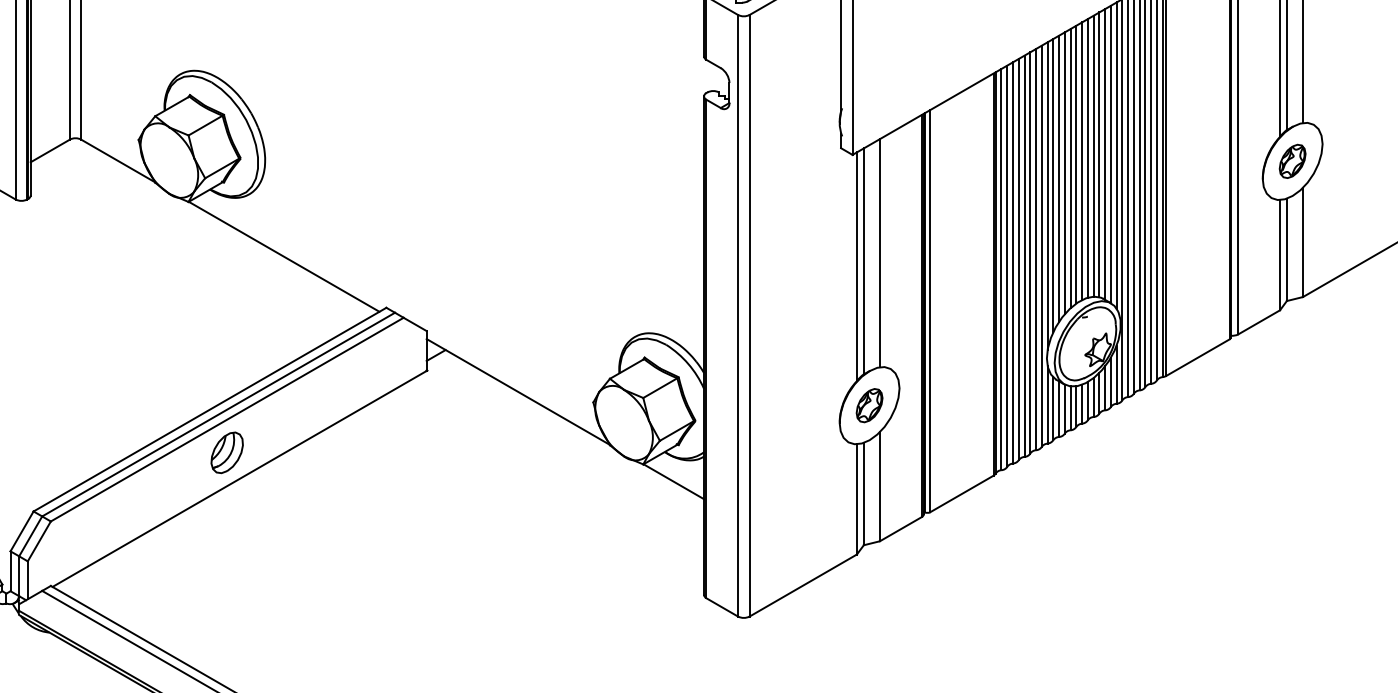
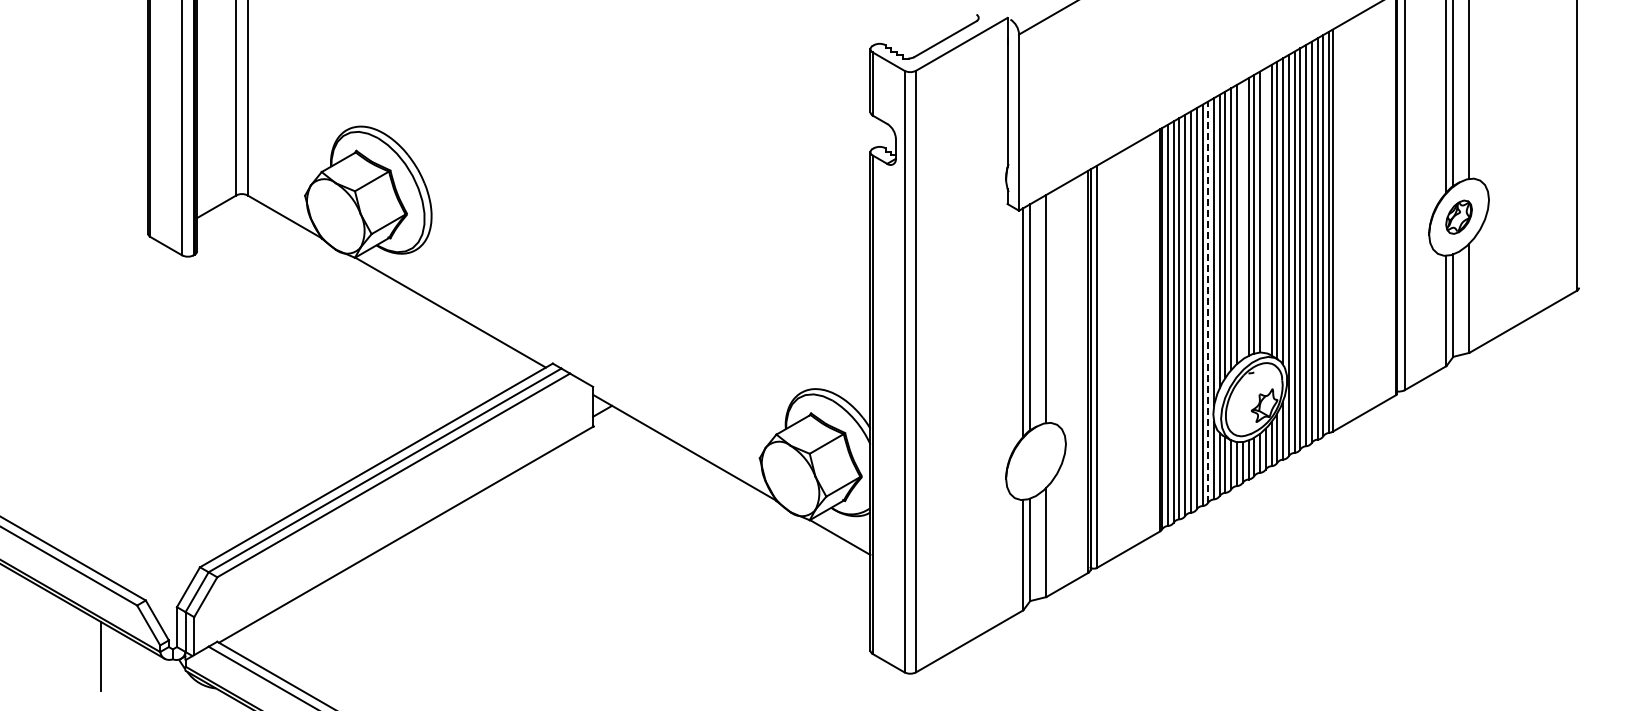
line: (1099, 154) -> (1265, 210), removed
line: (1076, 164) -> (1242, 220), removed
line: (1042, 246) -> (1208, 302), solid -> dashed
part: (869, 405) -> (1035, 461), removed
part: (227, 452) -> (393, 508), removed

